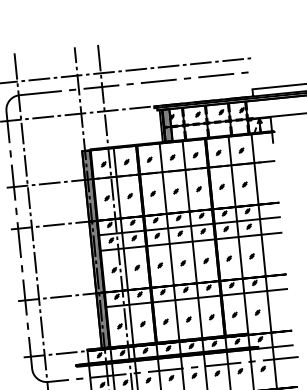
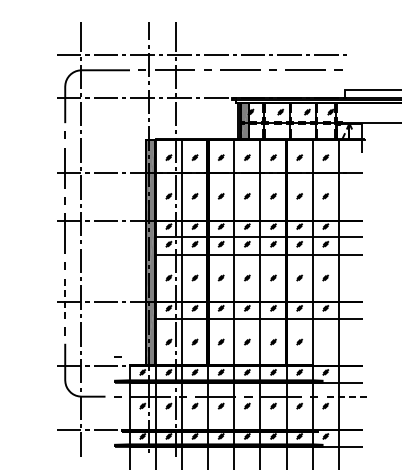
line: (25, 297) -> (65, 298), solid -> dashed
part: (257, 312) -> (325, 341), removed
line: (76, 343) -> (117, 356), added
line: (280, 358) -> (346, 396), solid -> dashed

